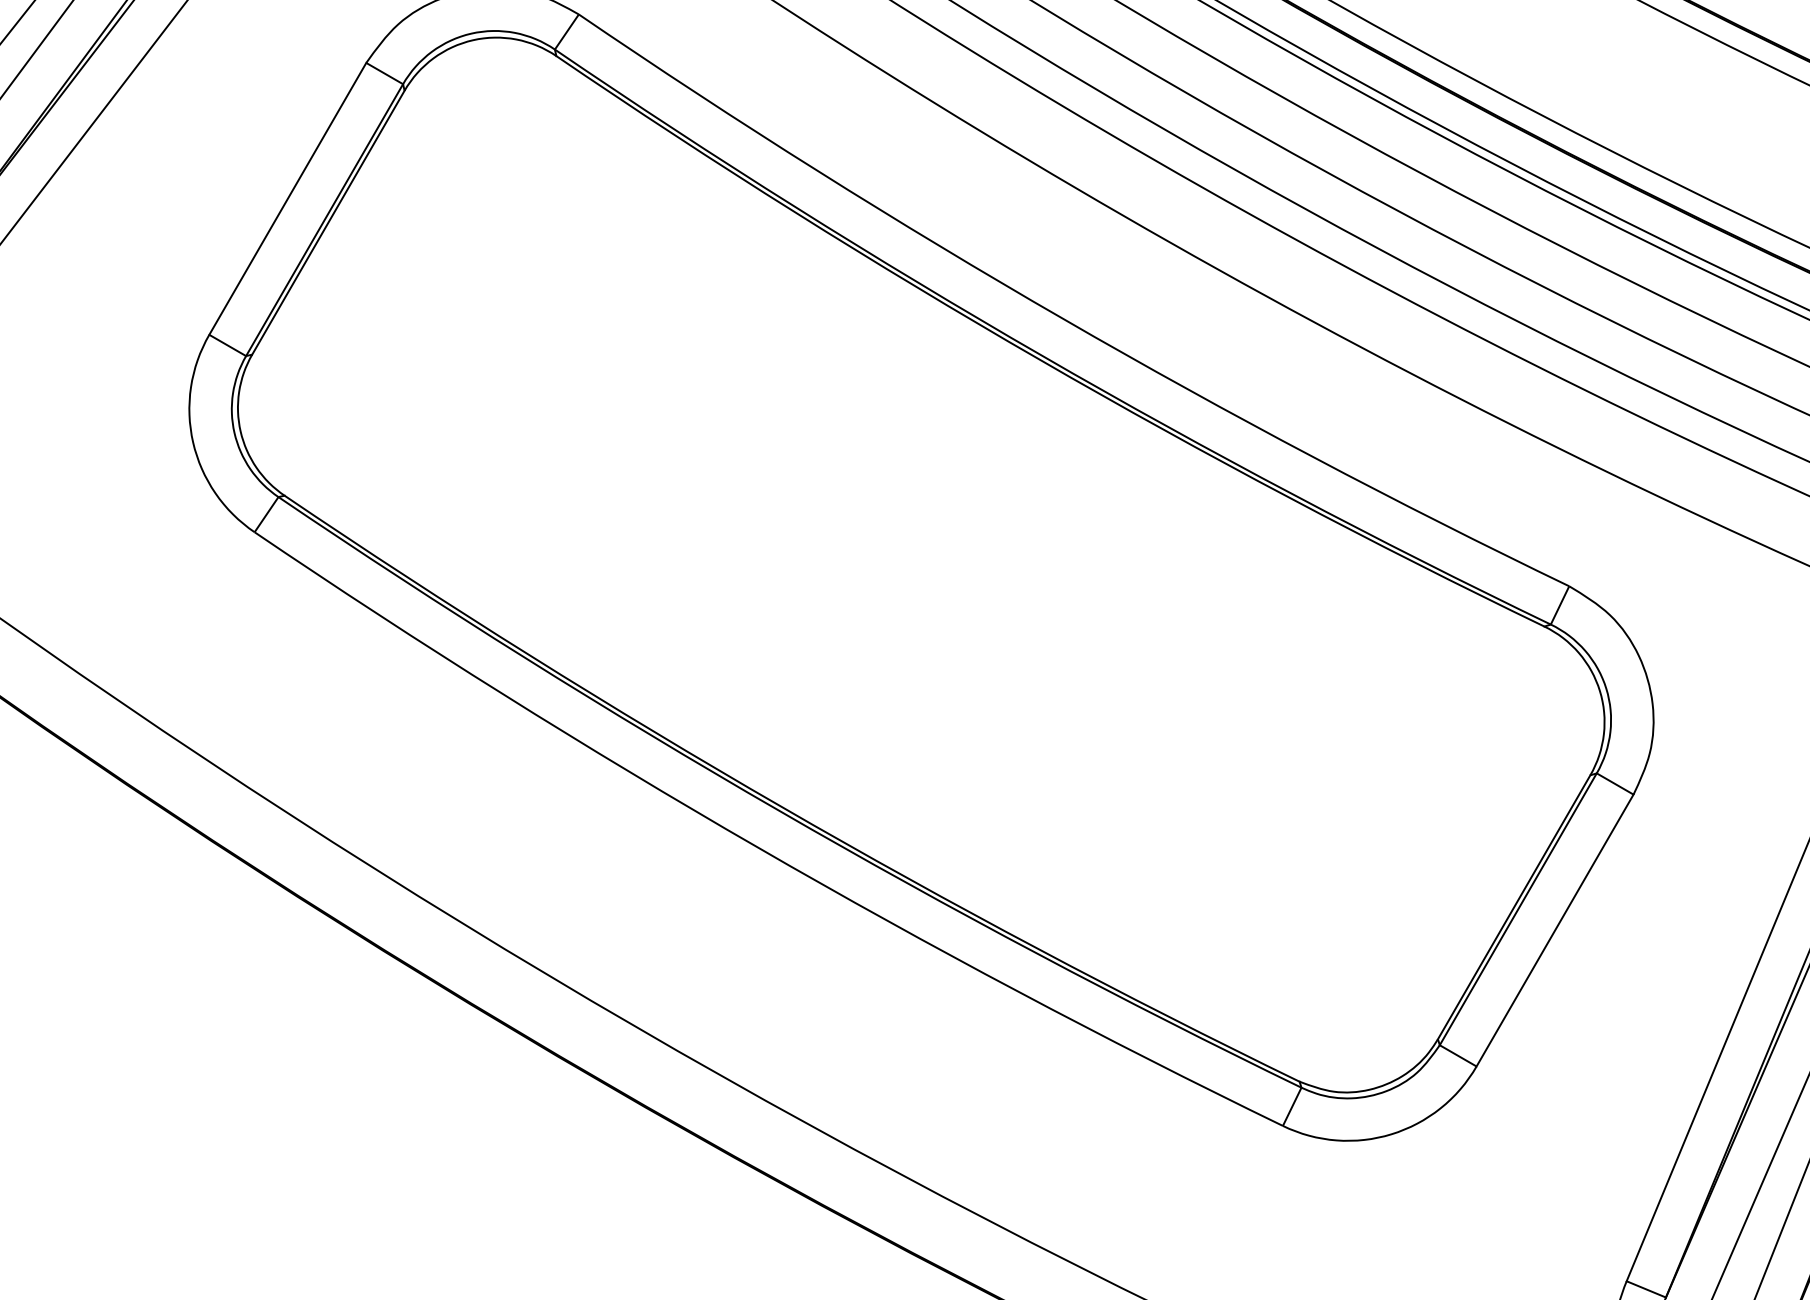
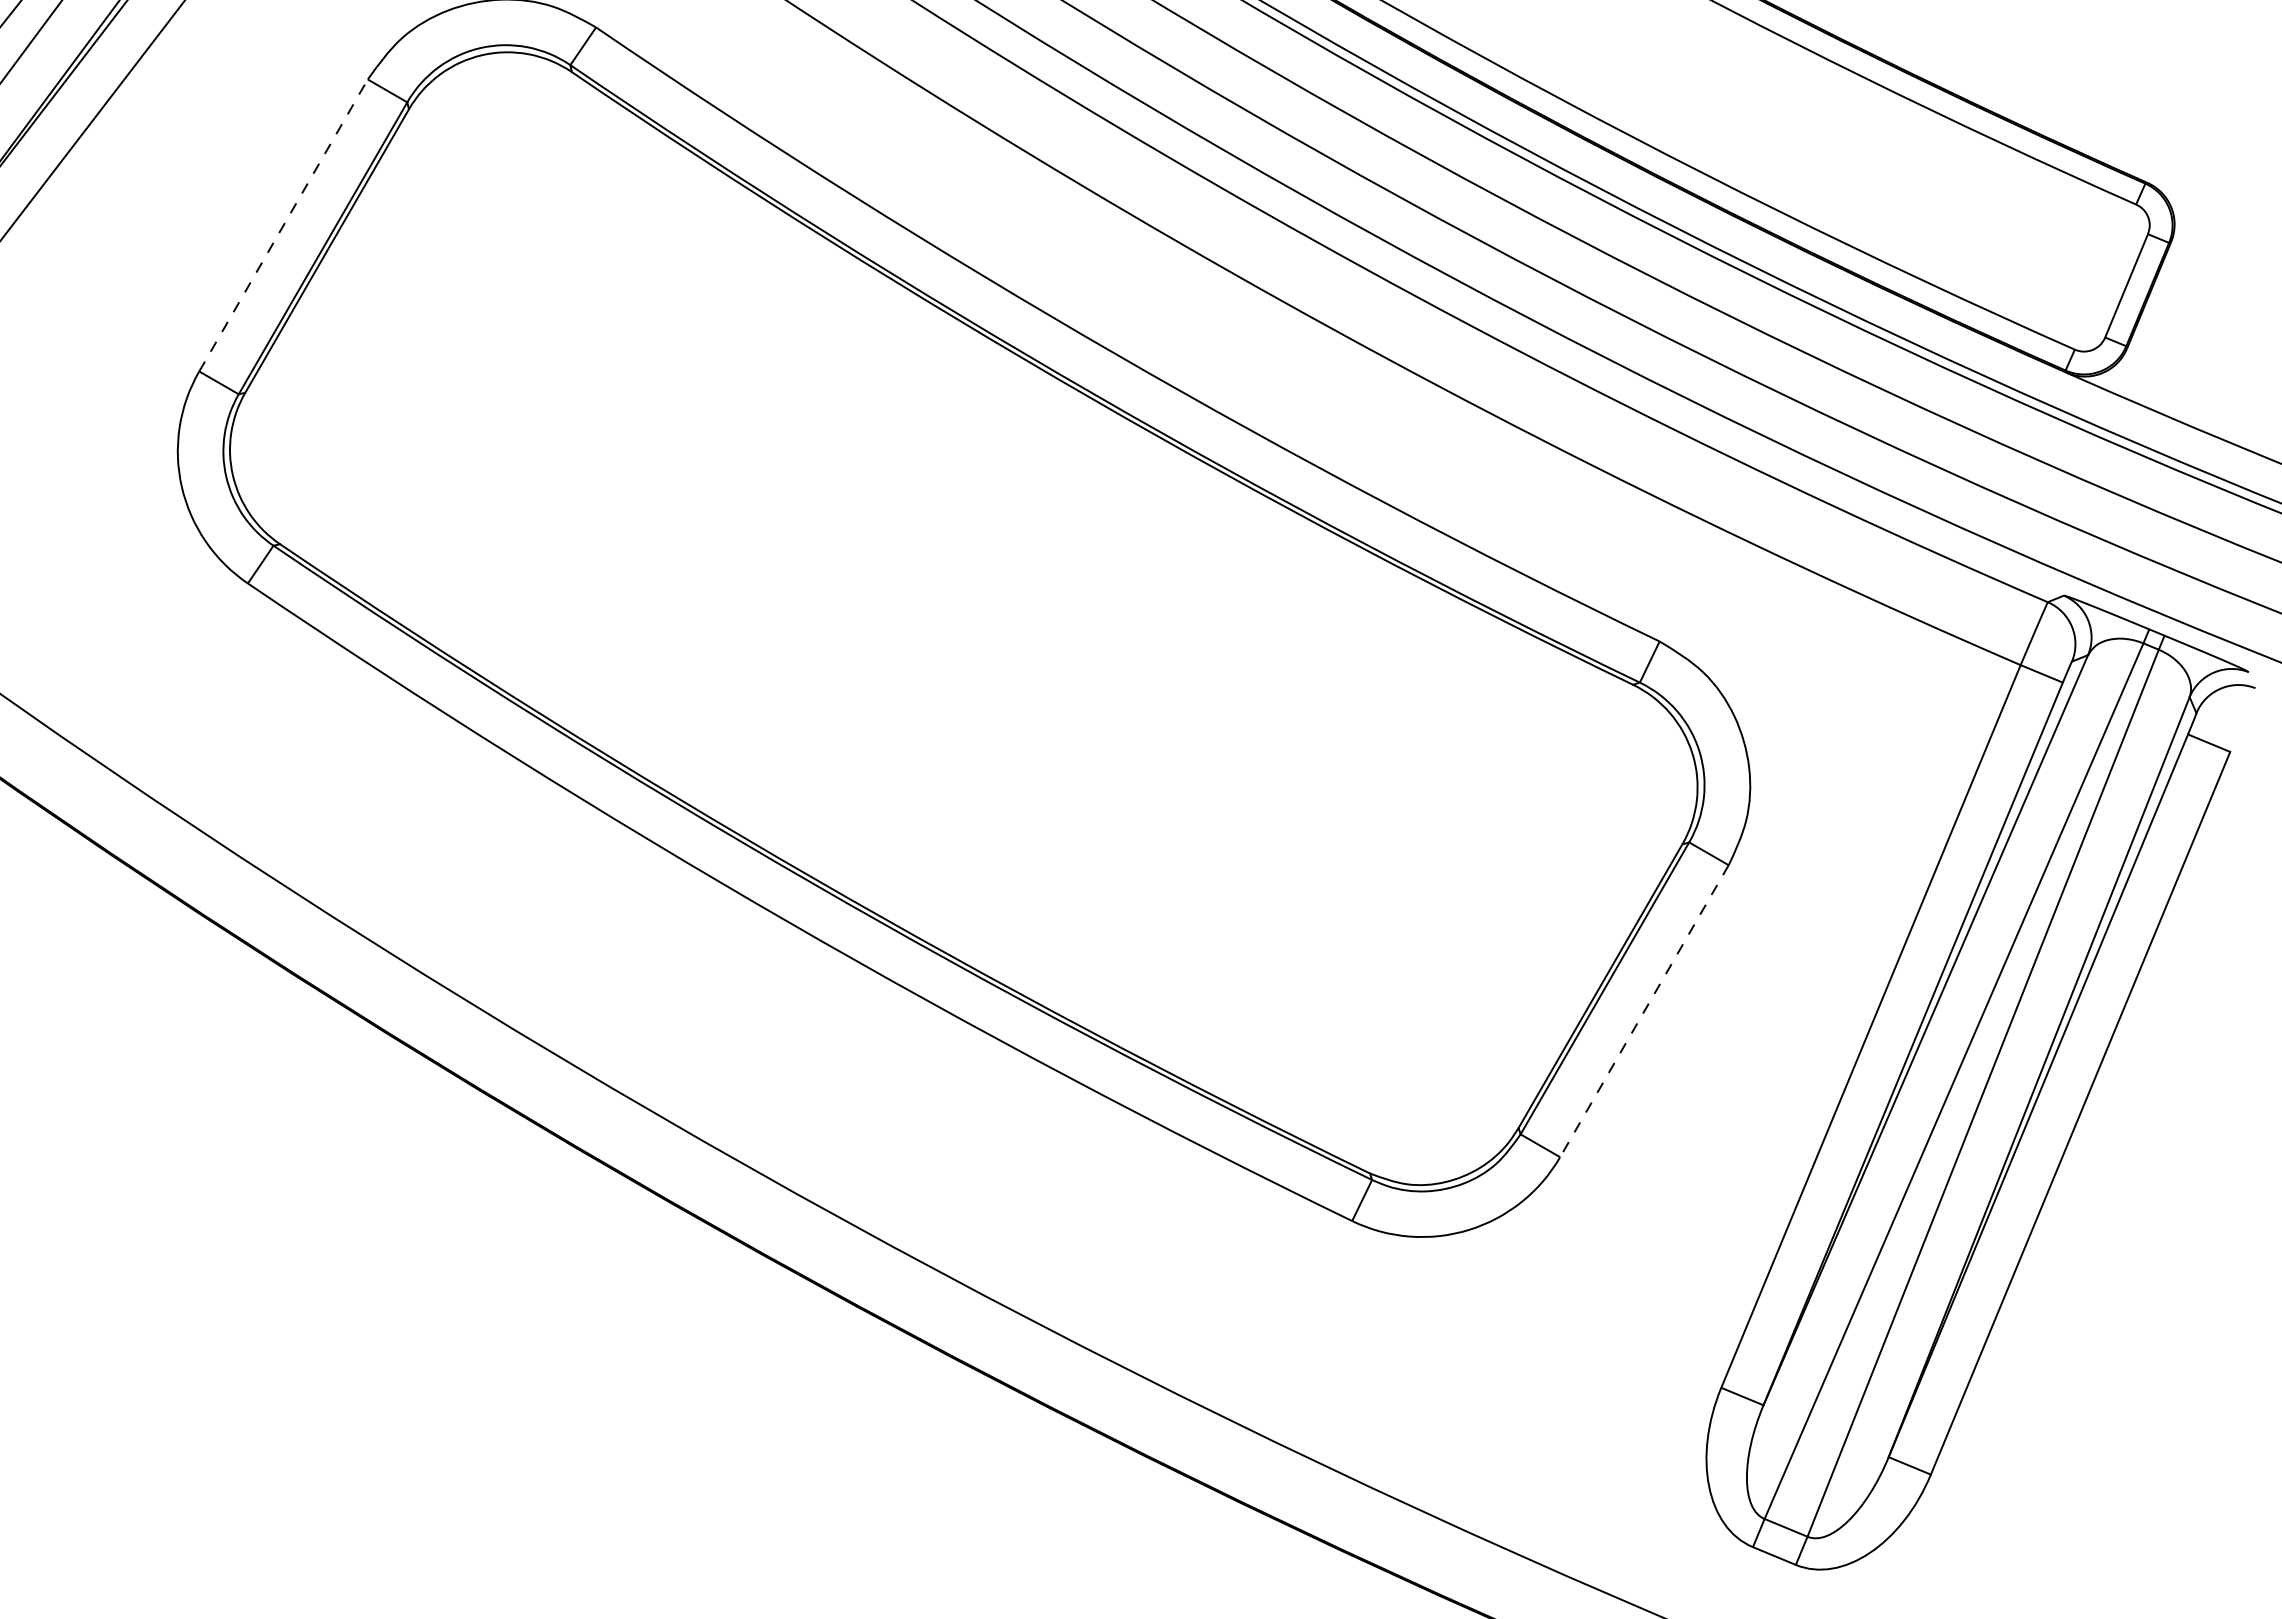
line: (287, 198) -> (283, 225), solid -> dashed
line: (1555, 930) -> (1644, 1011), solid -> dashed

